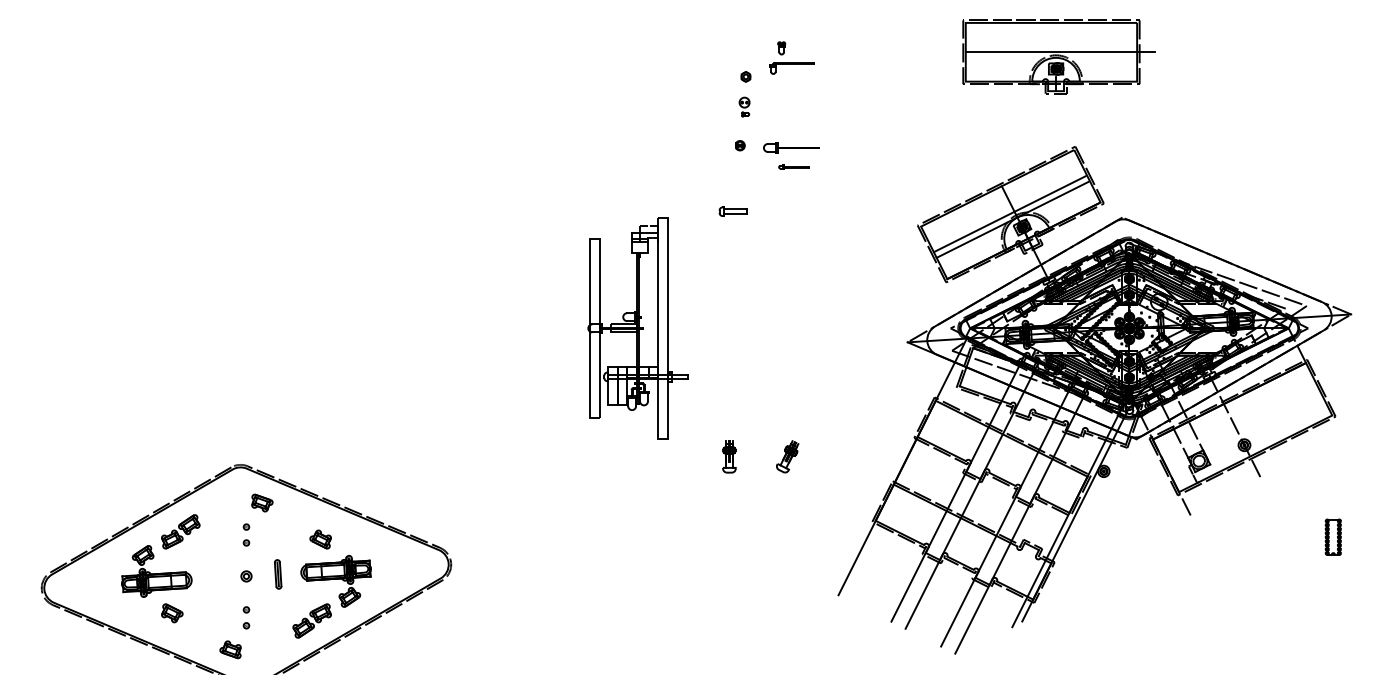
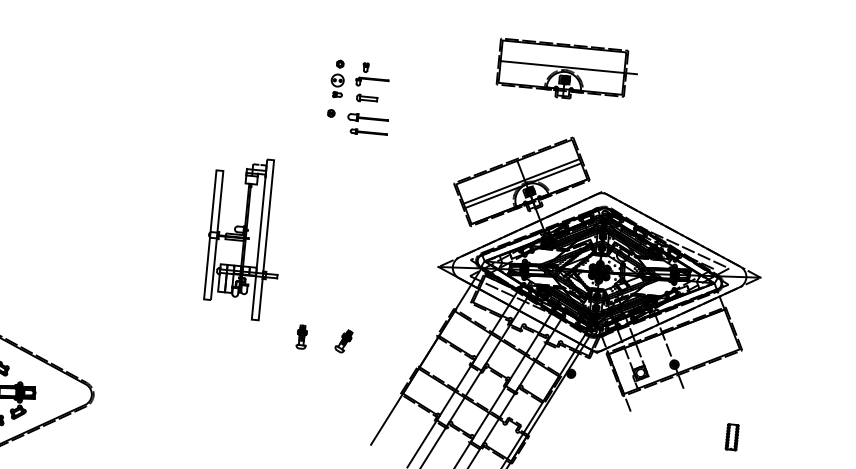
part: (791, 57) -> (372, 74), moved
part: (744, 106) -> (337, 85), size x1.67
part: (793, 166) -> (368, 132), size x1.67
part: (732, 211) -> (366, 98), moved

